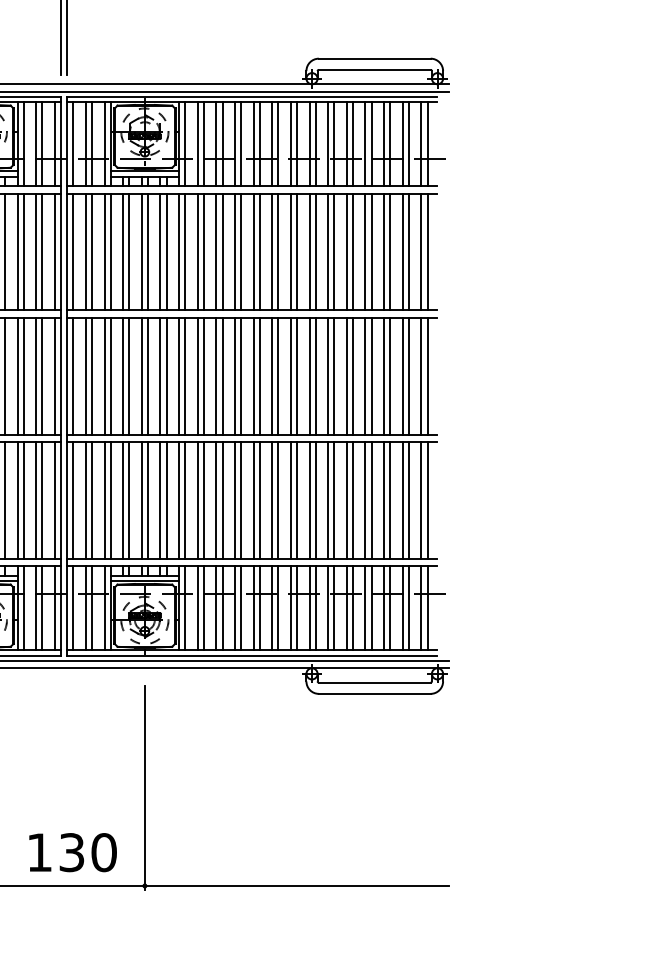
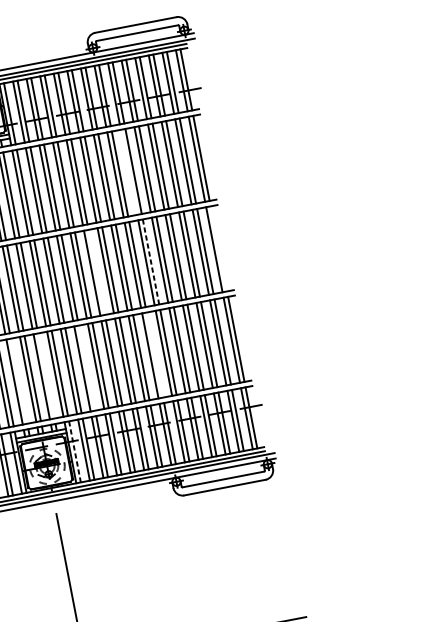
line: (328, 251) -> (129, 171), removed
line: (259, 375) -> (96, 271), removed
line: (427, 375) -> (218, 248), removed
line: (334, 376) -> (151, 262), solid -> dashed
line: (129, 500) -> (19, 381), removed
line: (166, 500) -> (46, 375), removed
line: (222, 500) -> (86, 368), removed
line: (315, 500) -> (154, 355), removed
line: (185, 608) -> (75, 451), solid -> dashed

